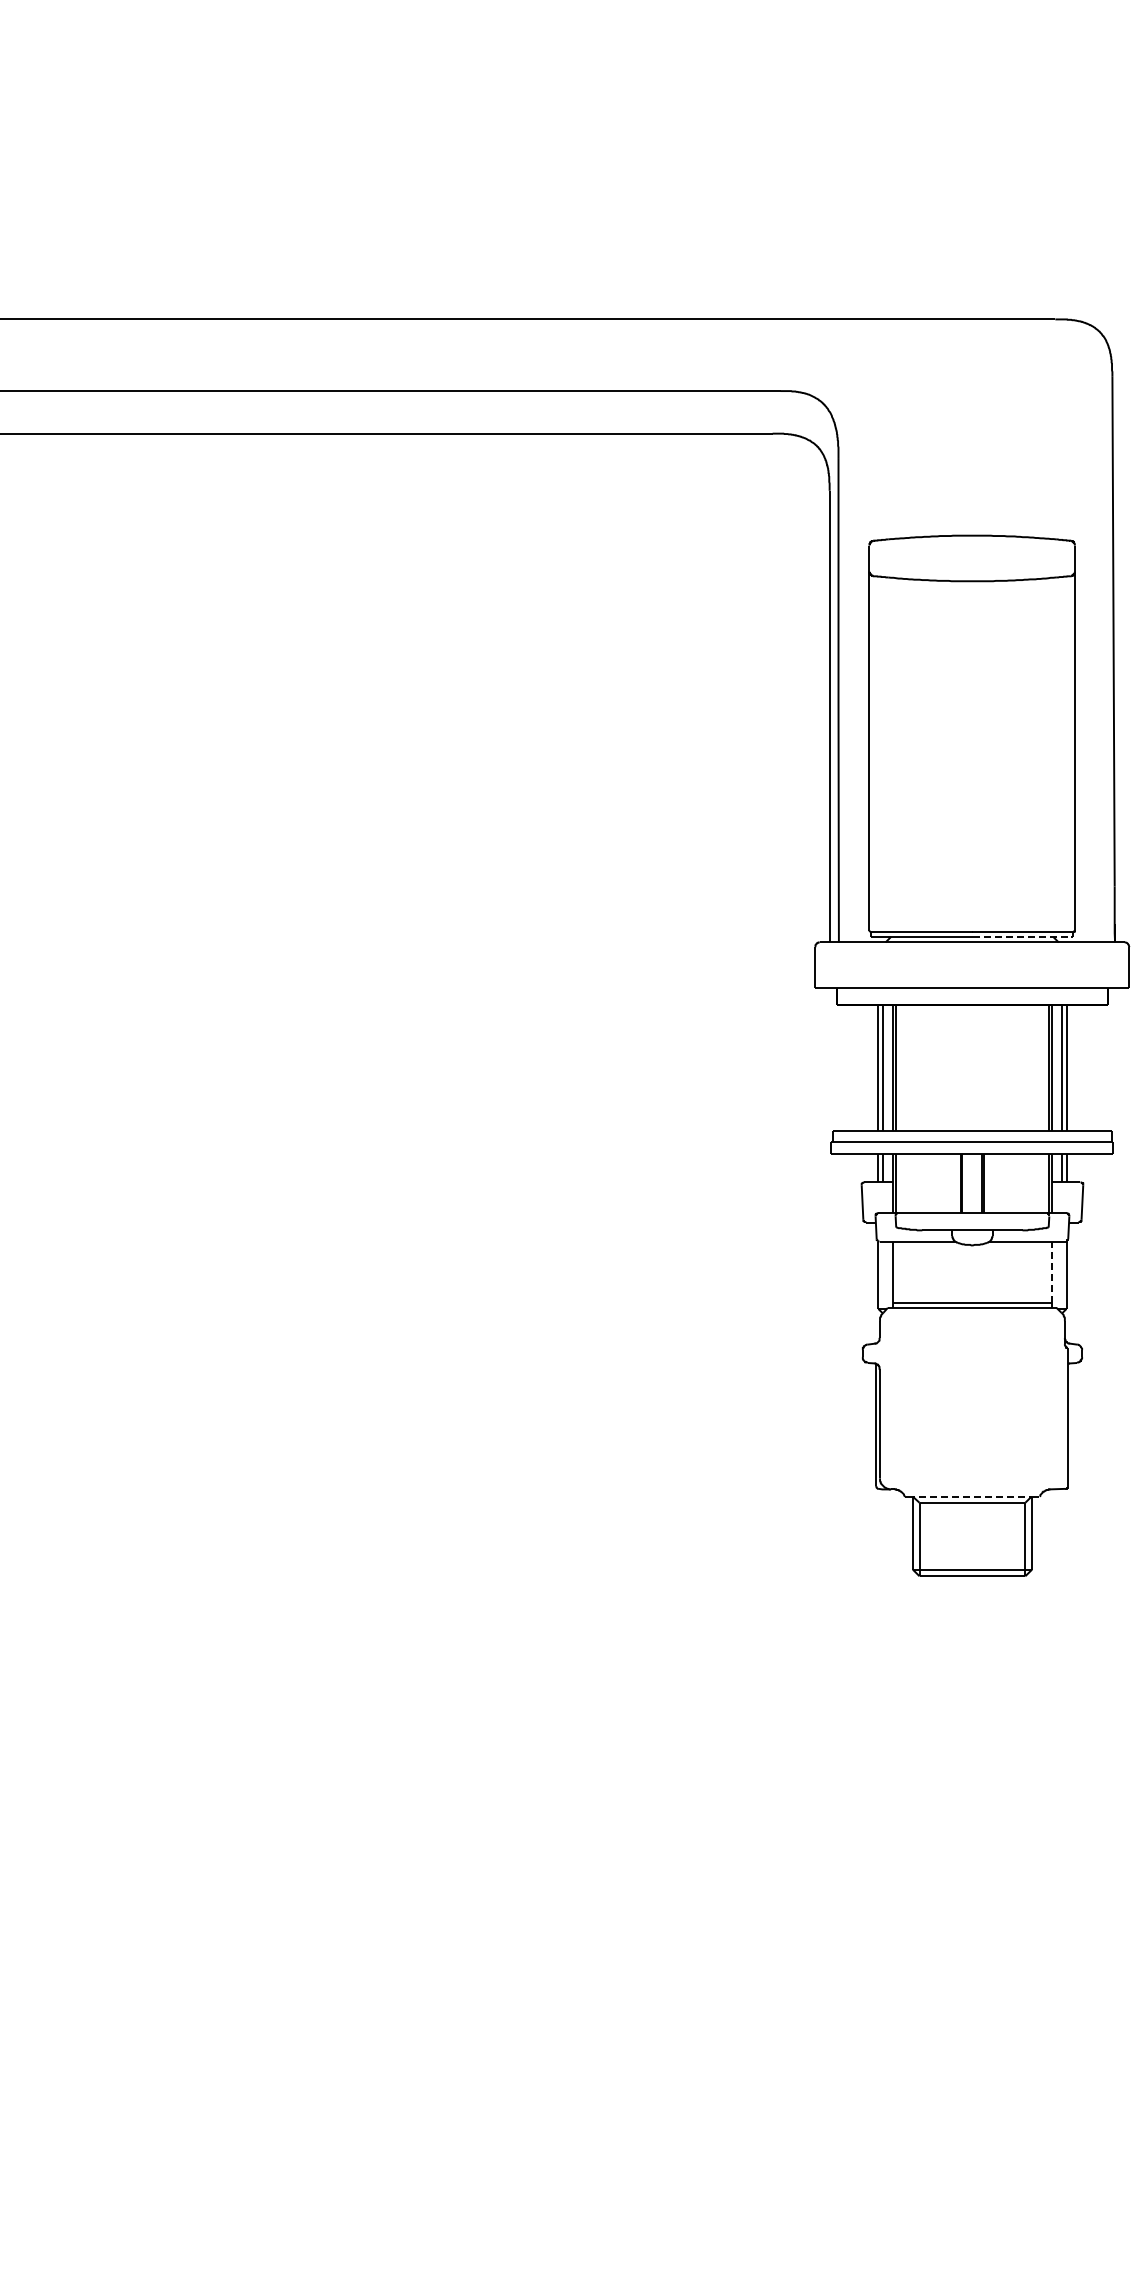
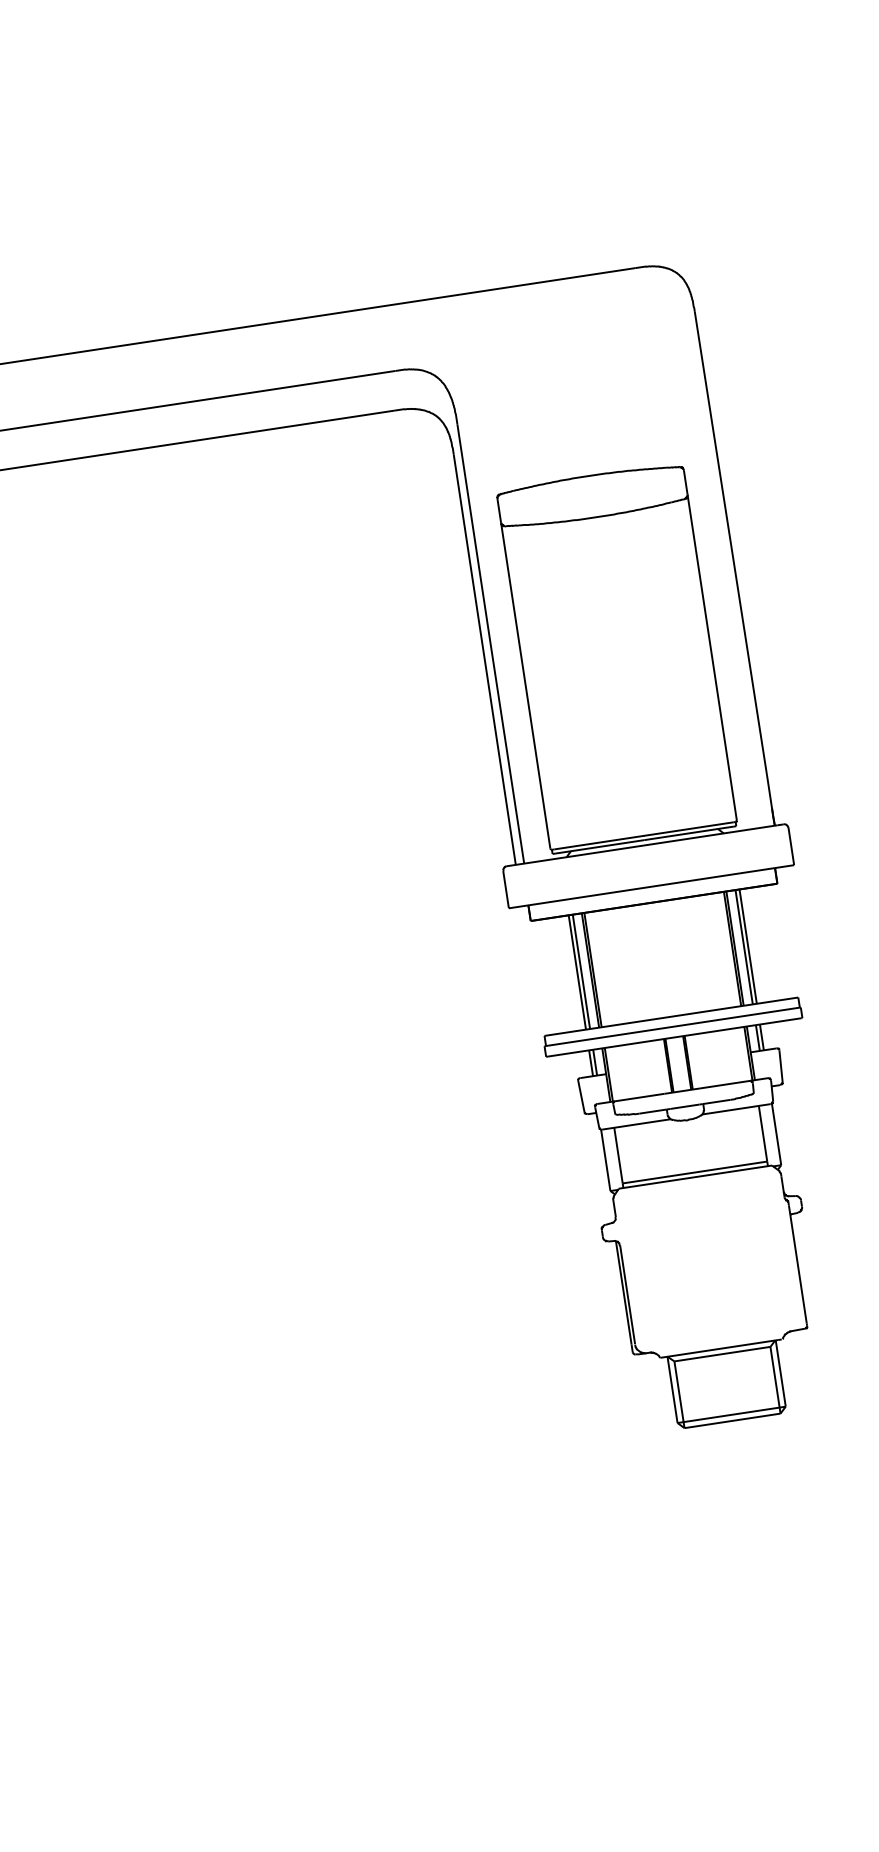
line: (1022, 936) -> (690, 833), dashed -> solid
line: (1052, 1272) -> (763, 1134), dashed -> solid
line: (971, 1496) -> (720, 1348), dashed -> solid

